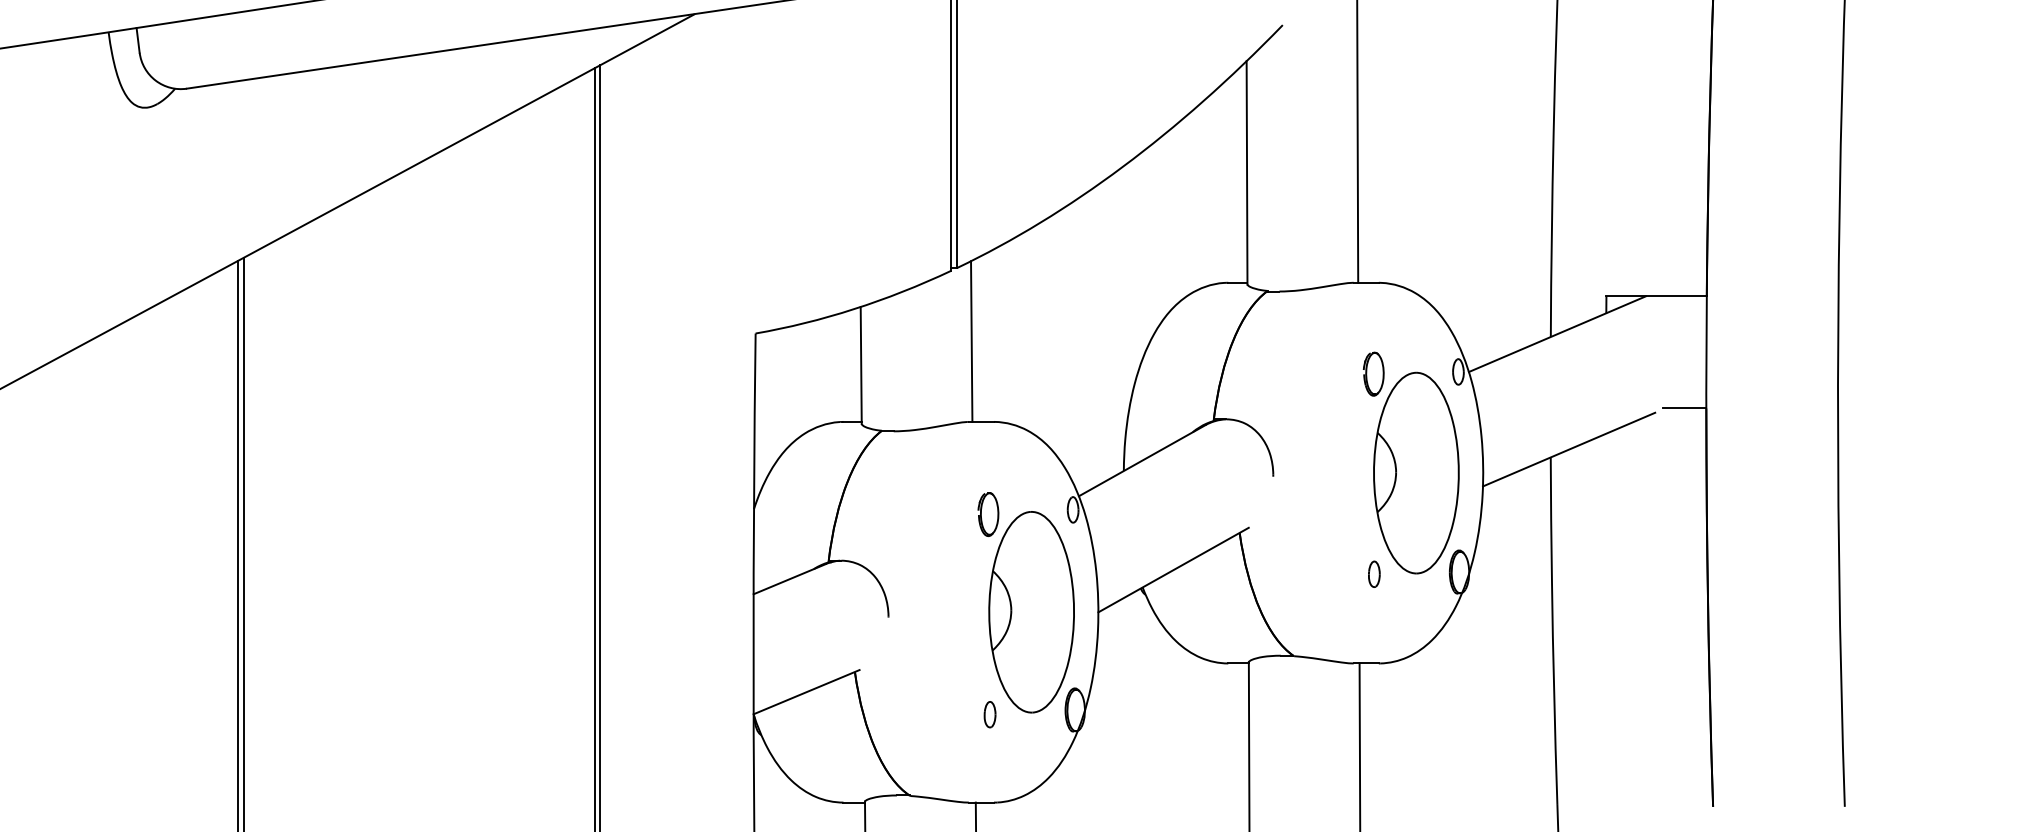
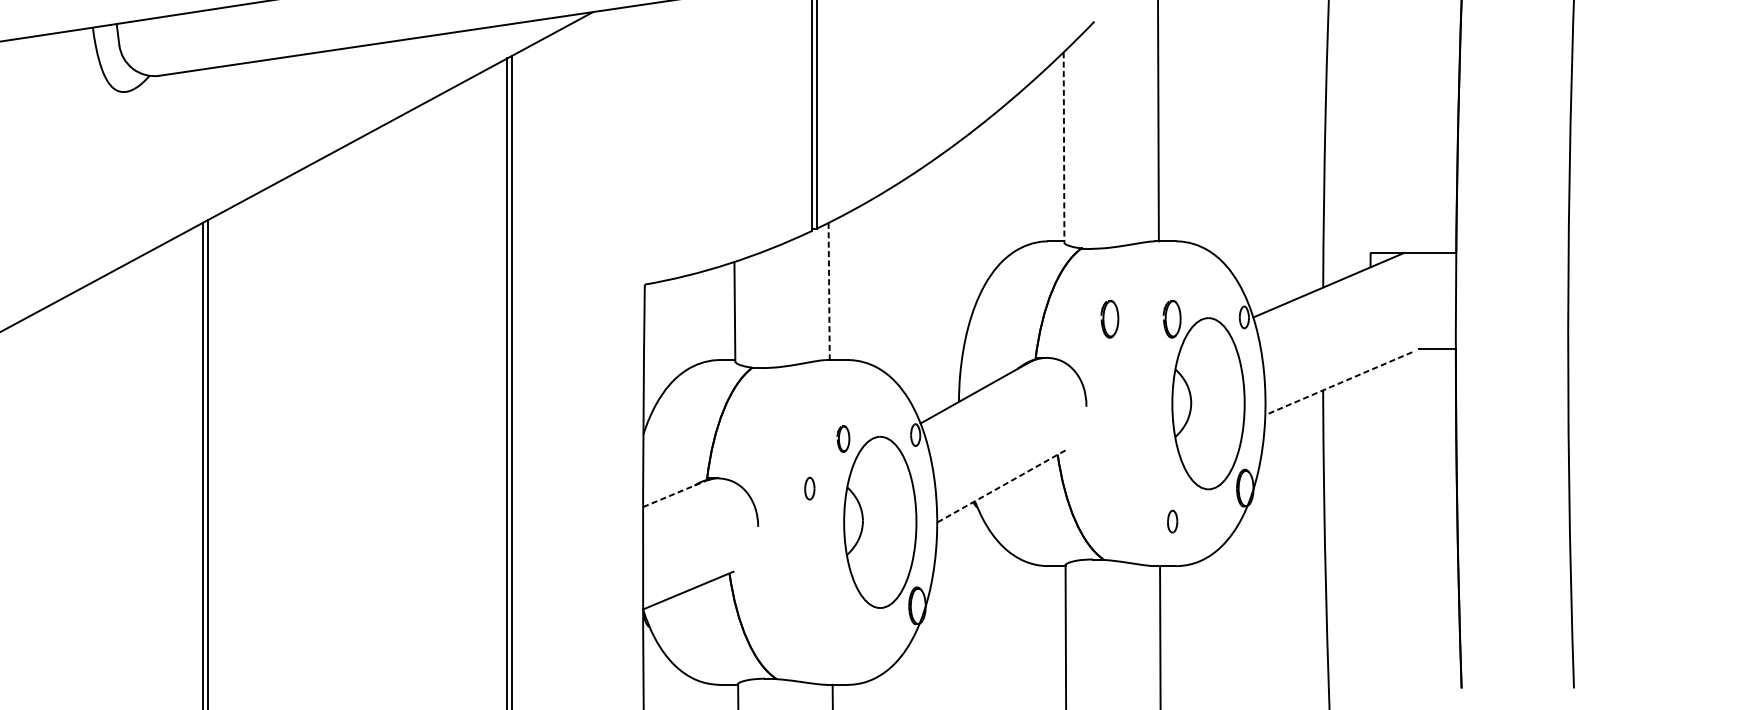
line: (1247, 172) -> (1064, 147), solid -> dashed
line: (971, 342) -> (828, 292), solid -> dashed
part: (1300, 373) -> (1109, 318), added
line: (1569, 449) -> (1339, 383), solid -> dashed
part: (988, 514) -> (843, 439), size x0.7
line: (1173, 570) -> (1001, 486), solid -> dashed
part: (1374, 573) -> (1172, 520), moved
line: (790, 578) -> (674, 493), solid -> dashed
part: (989, 714) -> (809, 488), moved

